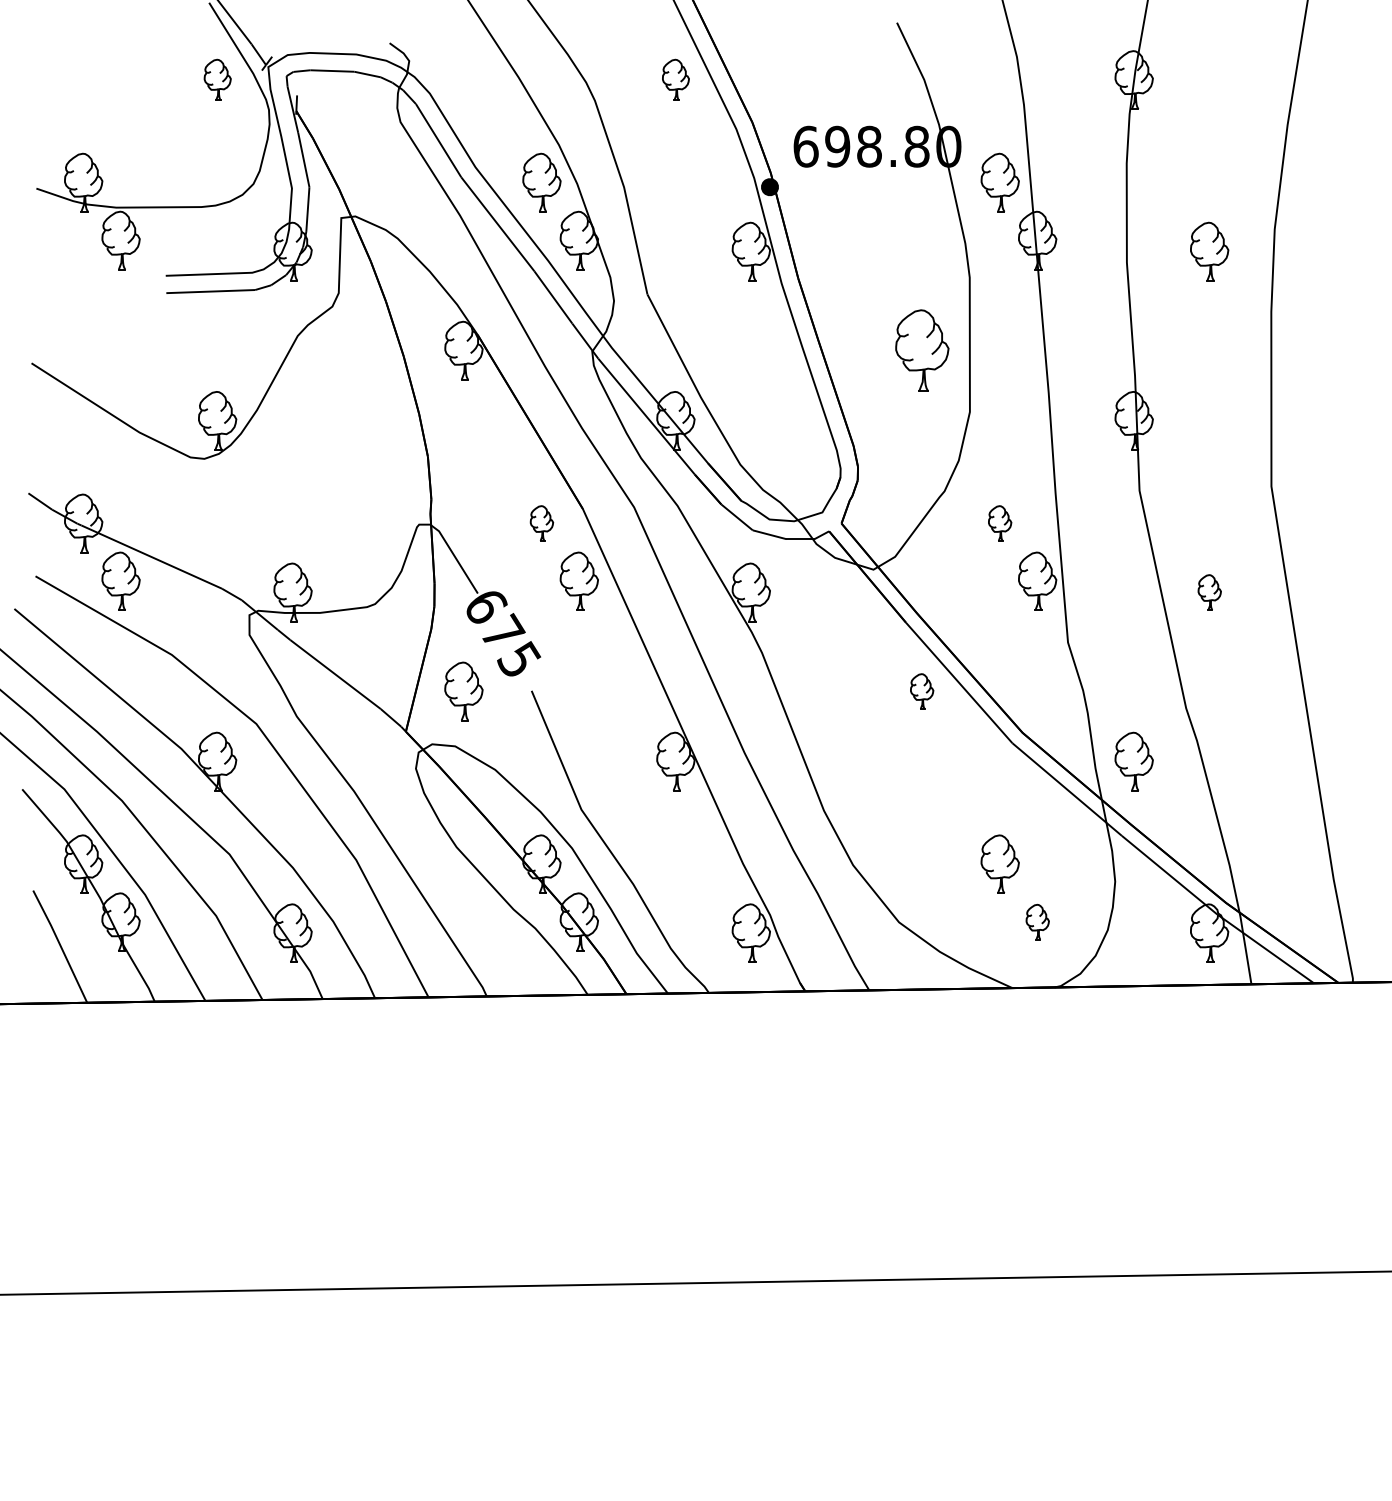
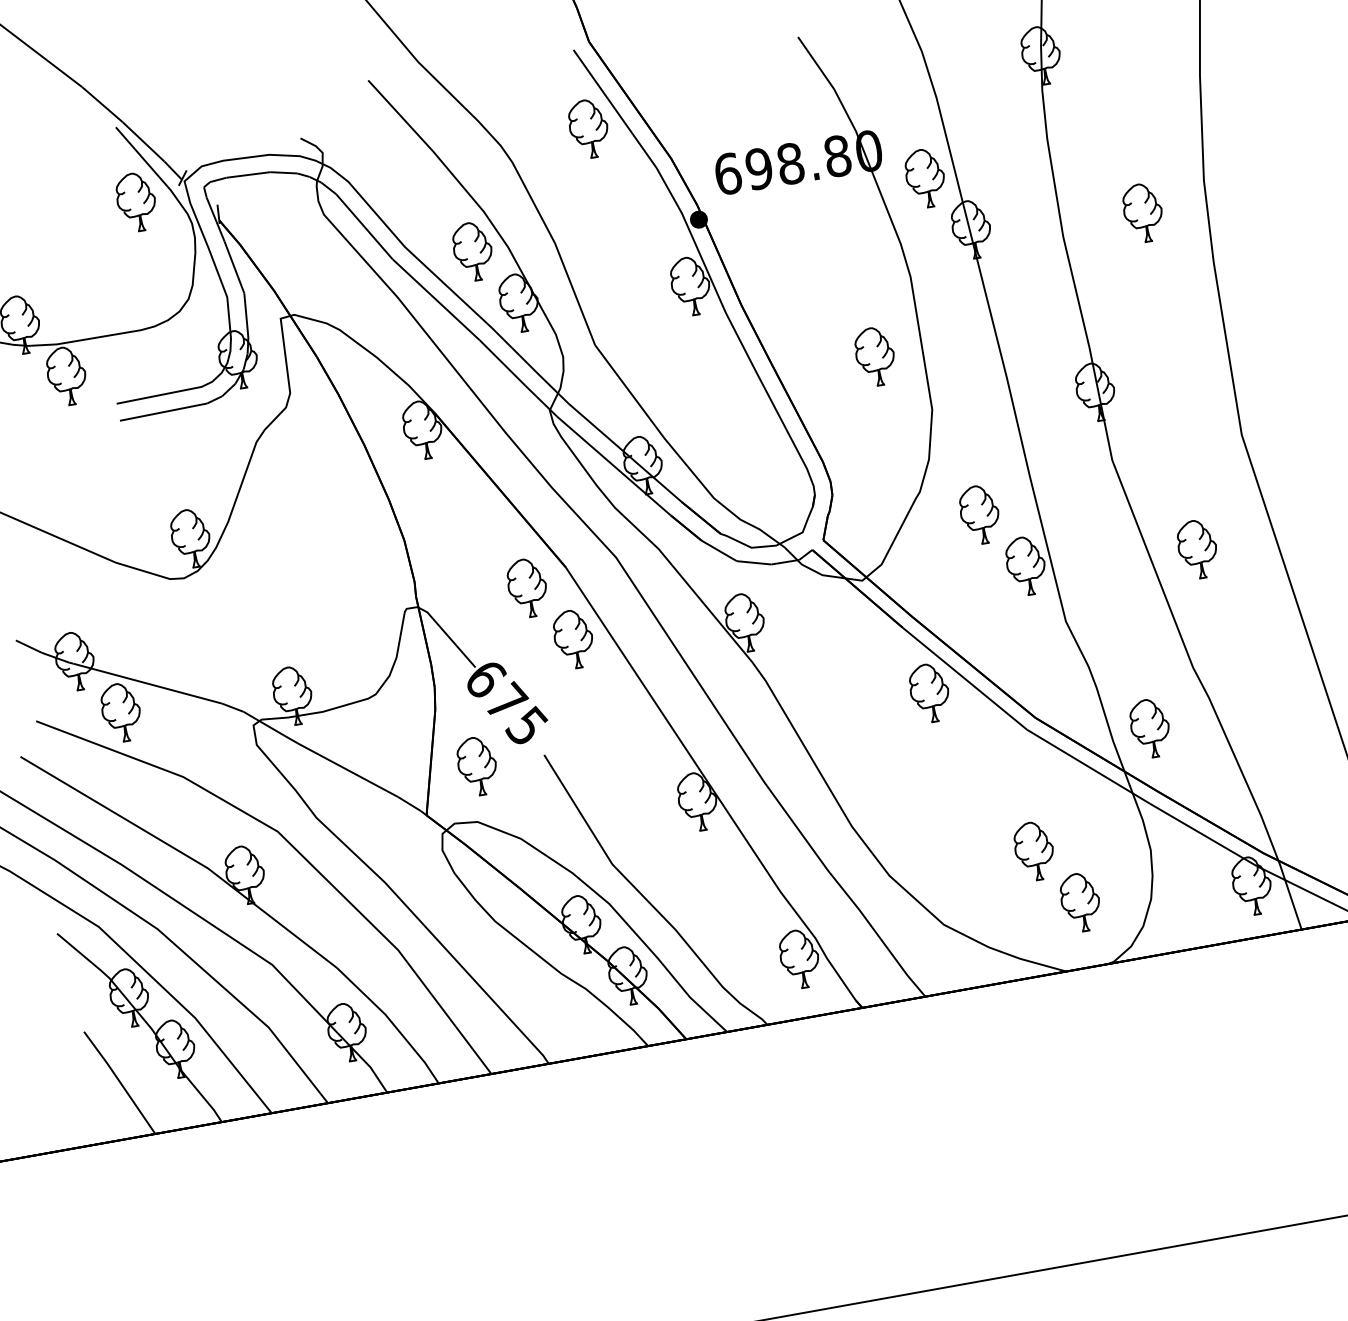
part: (217, 79) -> (136, 201), size x1.43
part: (675, 79) -> (588, 128), size x1.43
part: (921, 350) -> (874, 356), size x0.71
part: (541, 523) -> (527, 588), size x1.67
part: (999, 523) -> (979, 514), size x1.67
part: (1209, 592) -> (1197, 549), size x1.67
part: (921, 691) -> (929, 693), size x1.67
part: (1037, 921) -> (1080, 901), size x1.67

